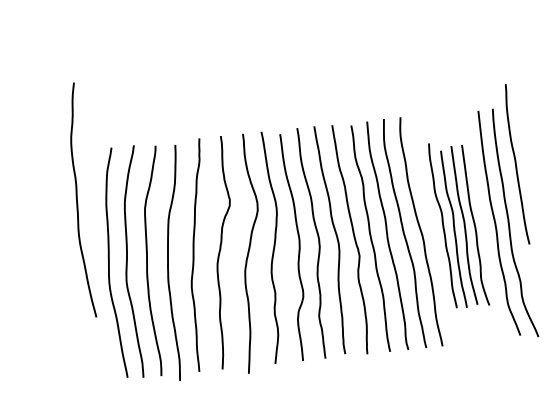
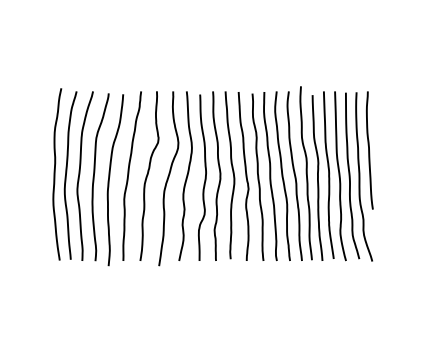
curve: (516, 164) -> (369, 150), moved
curve: (78, 200) -> (55, 174), moved
part: (458, 224) -> (322, 173), size x1.43

